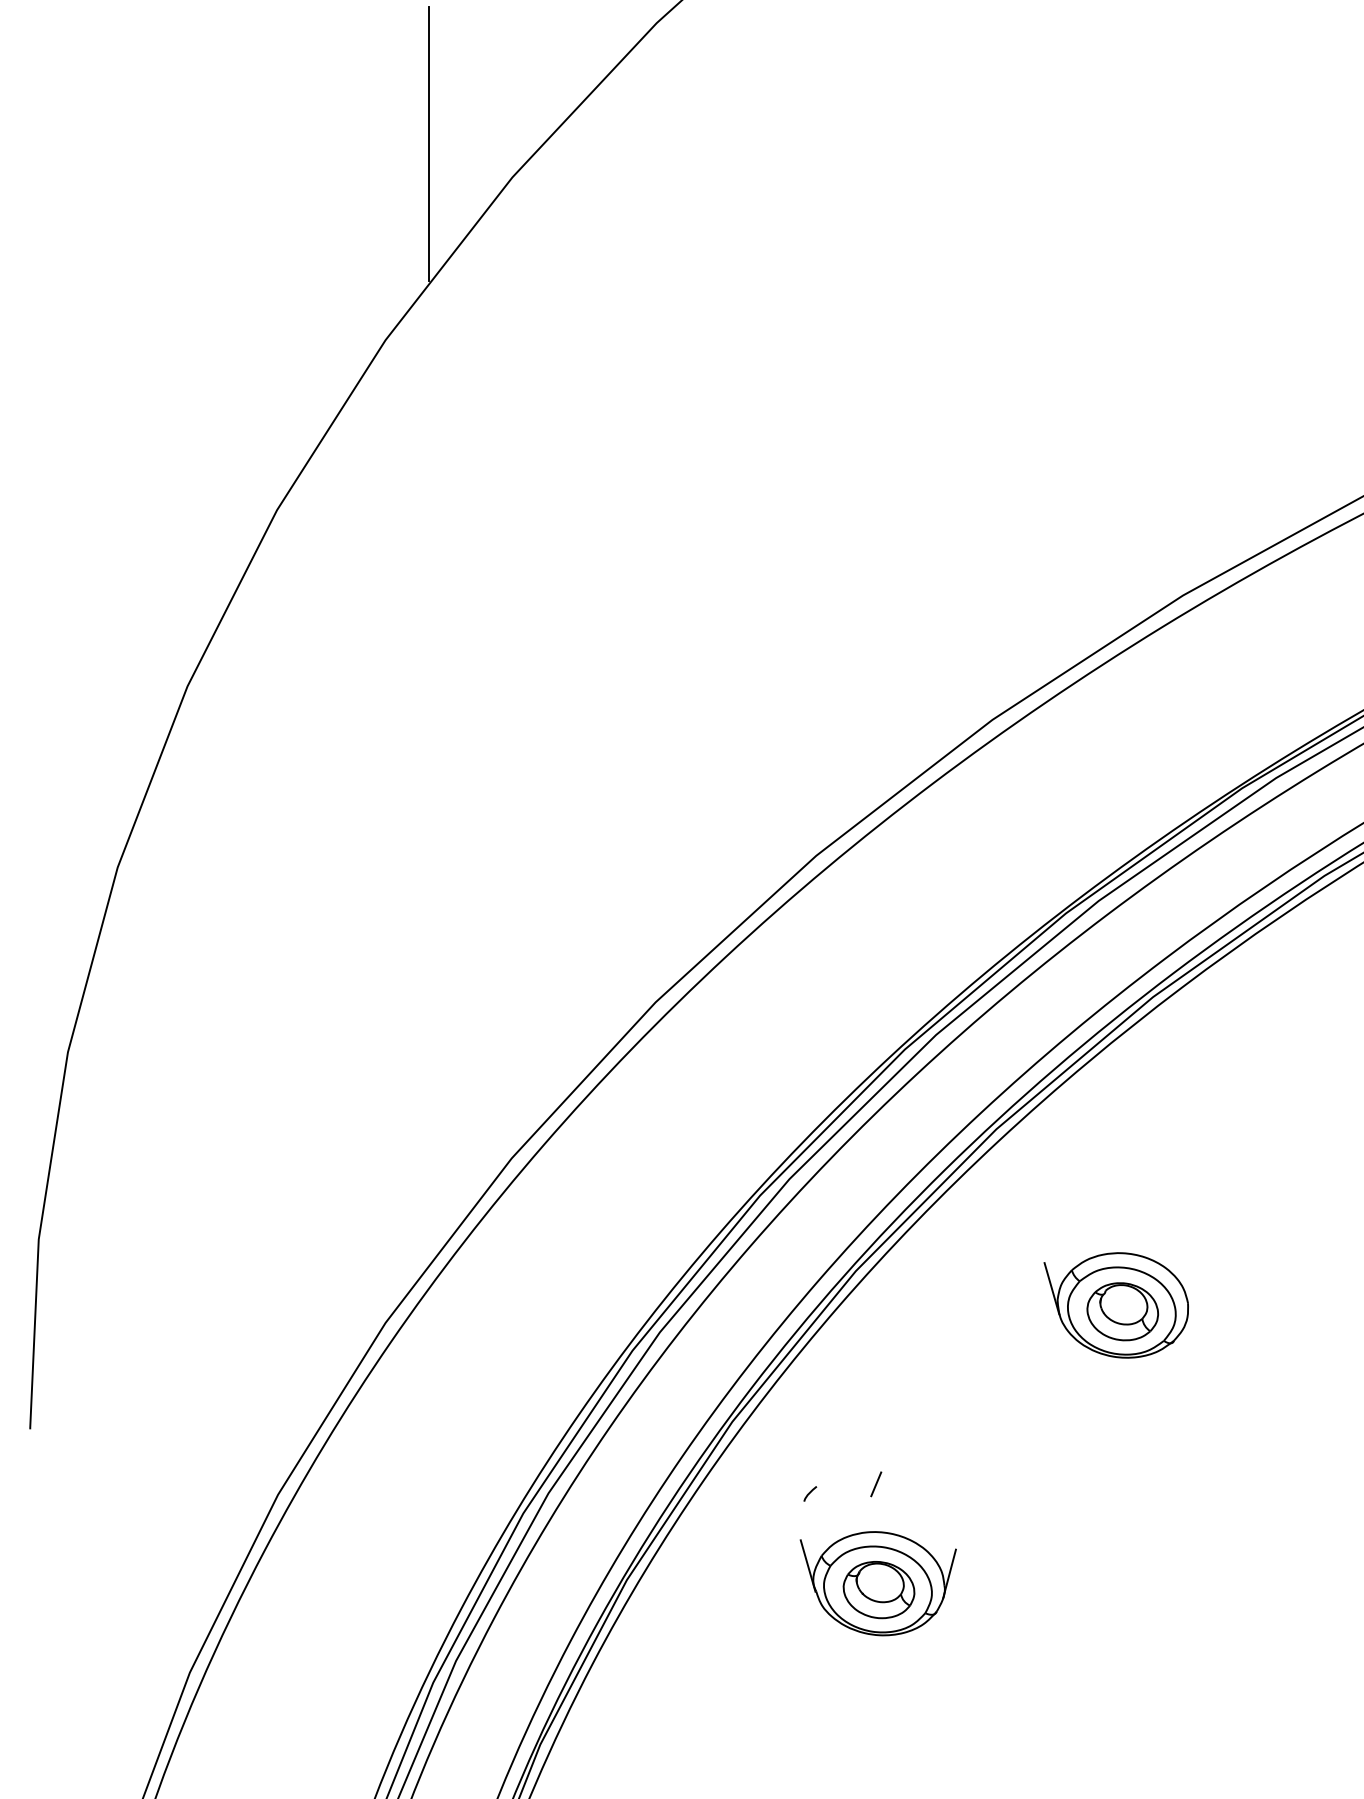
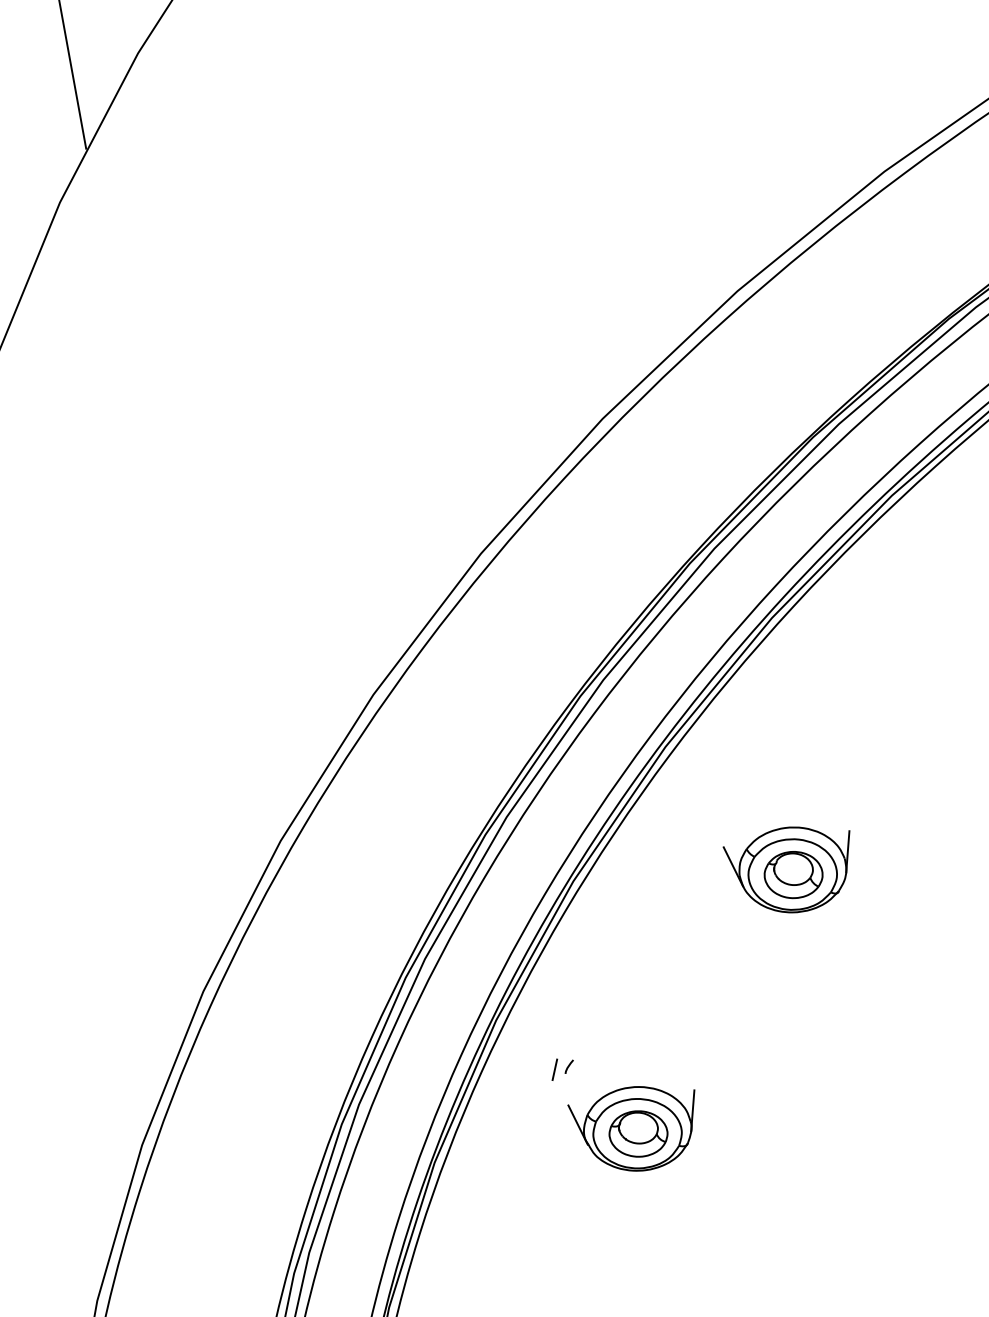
line: (1192, 1295) -> (847, 851), added
line: (876, 1484) -> (555, 1069), moved

